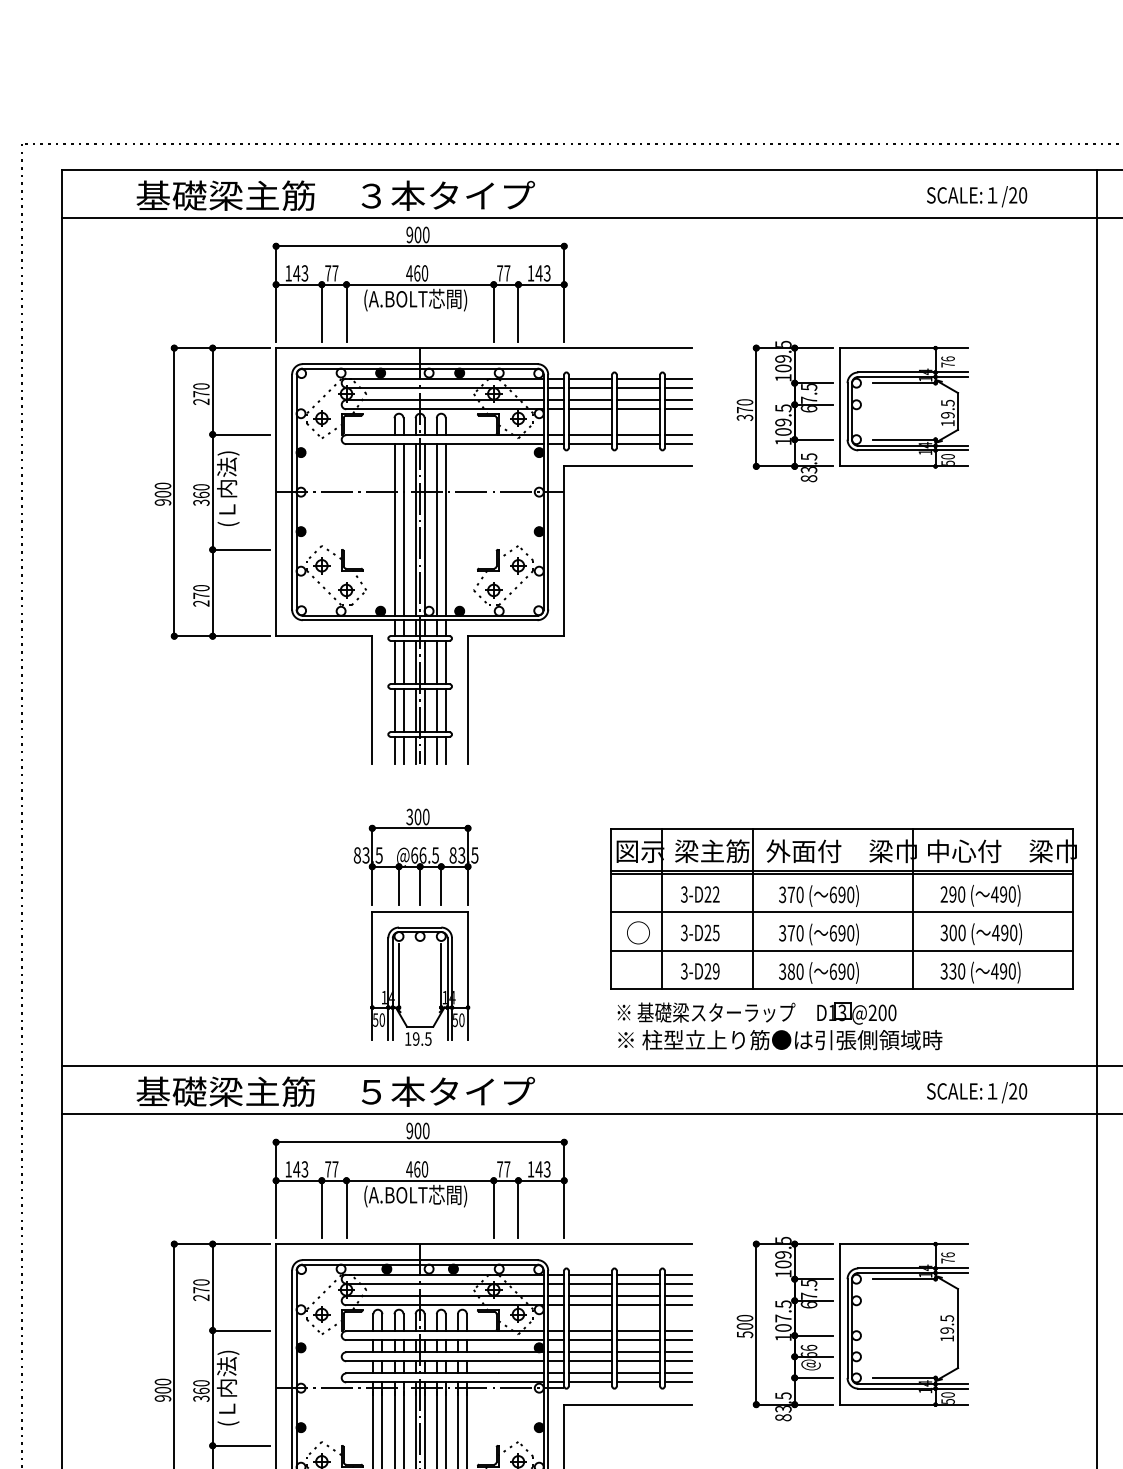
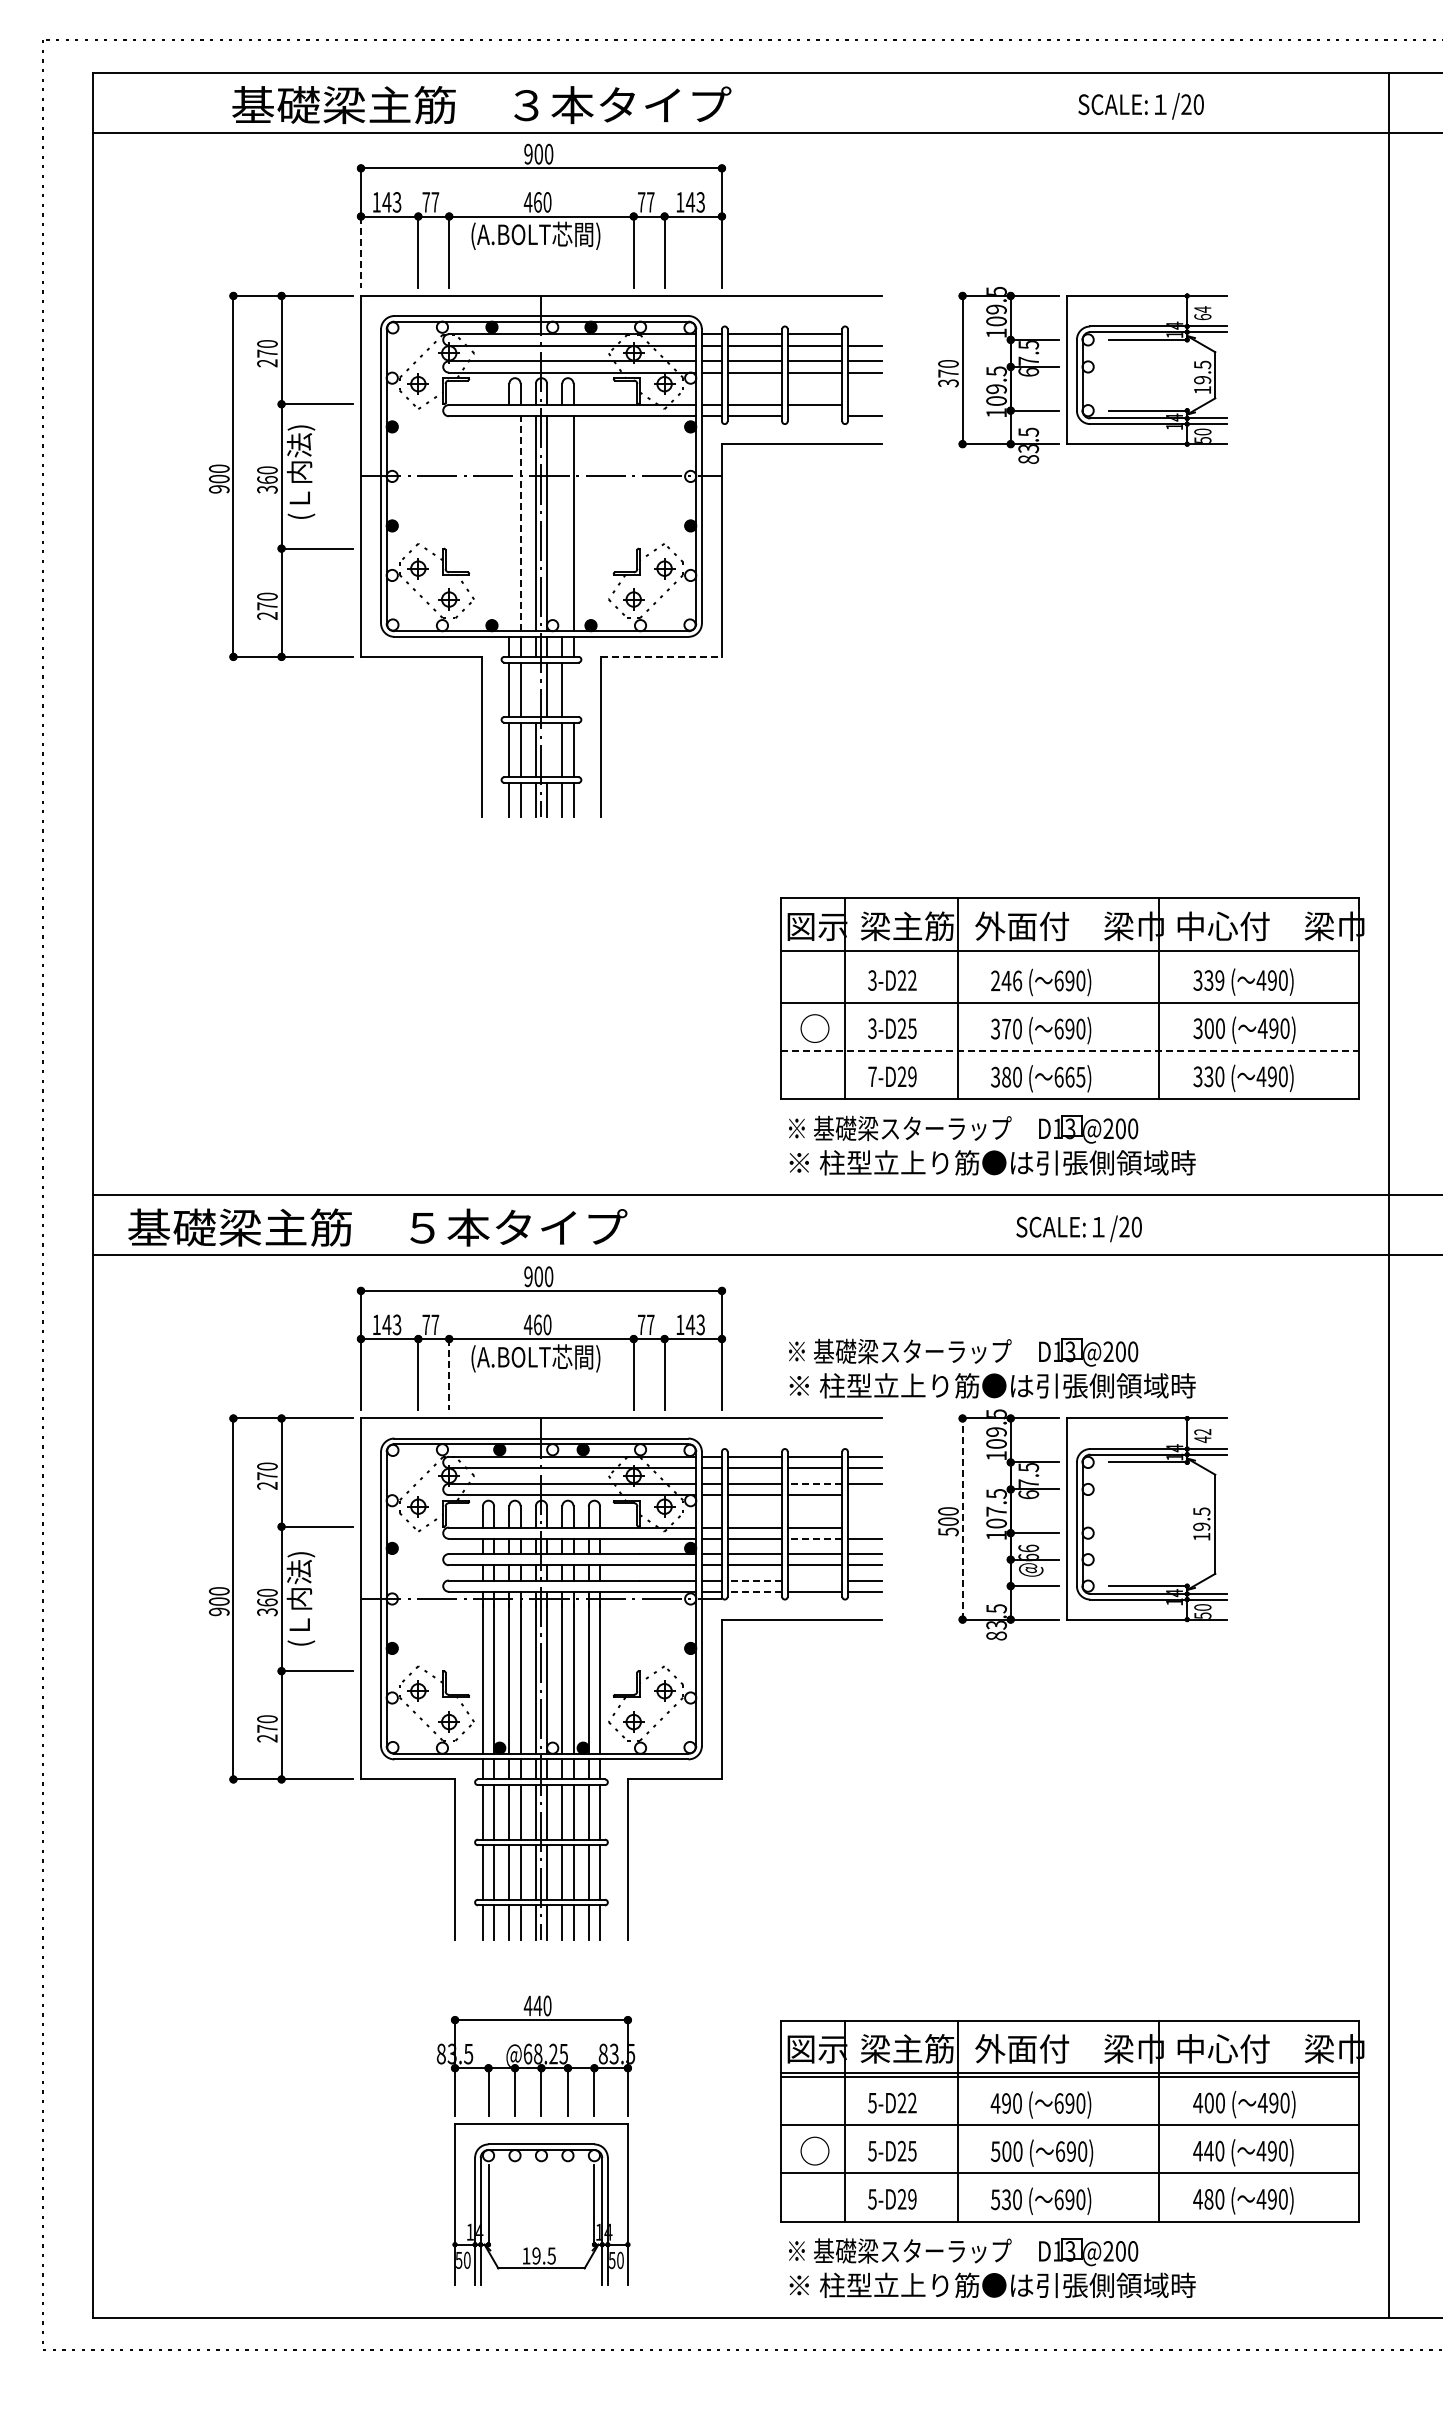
text: (335, 196) -> (481, 105), moved
text: (976, 196) -> (1140, 106), moved
line: (276, 313) -> (361, 252), solid -> dashed
text: (947, 362) -> (1202, 313), 76 -> 64
line: (677, 378) -> (864, 334), removed
line: (677, 435) -> (864, 405), removed
line: (638, 444) -> (814, 416), removed
line: (394, 529) -> (509, 523), removed
line: (403, 529) -> (520, 523), solid -> dashed
line: (436, 529) -> (562, 523), removed
line: (516, 635) -> (662, 656), solid -> dashed
line: (415, 662) -> (535, 689), removed
line: (445, 662) -> (573, 689), removed
line: (424, 710) -> (547, 749), removed
line: (841, 873) -> (1069, 954), removed
text: (791, 894) -> (1006, 980), 370 -> 246
text: (952, 894) -> (1208, 980), 290 -> 339
part: (416, 927) -> (536, 1021), removed
line: (842, 950) -> (1070, 1050), solid -> dashed
text: (684, 971) -> (872, 1076), 3-D29 -> 7-D29
text: (846, 971) -> (1075, 1076), 690) -> 665)
text: (335, 1091) -> (377, 1227), moved
text: (976, 1092) -> (1078, 1228), moved
part: (780, 1204) -> (992, 1368), added
line: (346, 1208) -> (449, 1374), solid -> dashed
text: (947, 1257) -> (1202, 1435), 76 -> 42
line: (638, 1296) -> (814, 1483), solid -> dashed
line: (677, 1305) -> (864, 1495), removed
line: (756, 1324) -> (962, 1519), solid -> dashed
line: (677, 1331) -> (864, 1527), removed
line: (638, 1339) -> (814, 1538), solid -> dashed
line: (590, 1373) -> (754, 1580), solid -> dashed
line: (638, 1373) -> (814, 1580), removed
line: (590, 1382) -> (754, 1591), solid -> dashed

